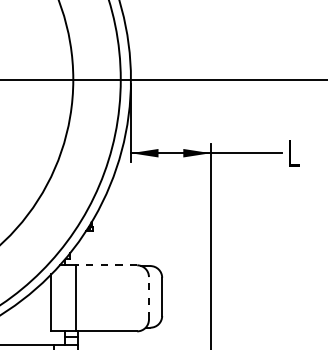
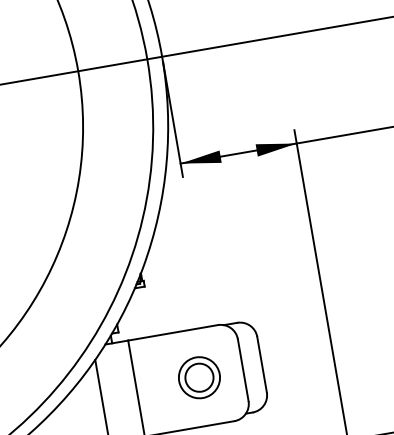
line: (106, 265) -> (173, 333), dashed -> solid
line: (148, 297) -> (242, 369), dashed -> solid
part: (118, 298) -> (198, 378), added

